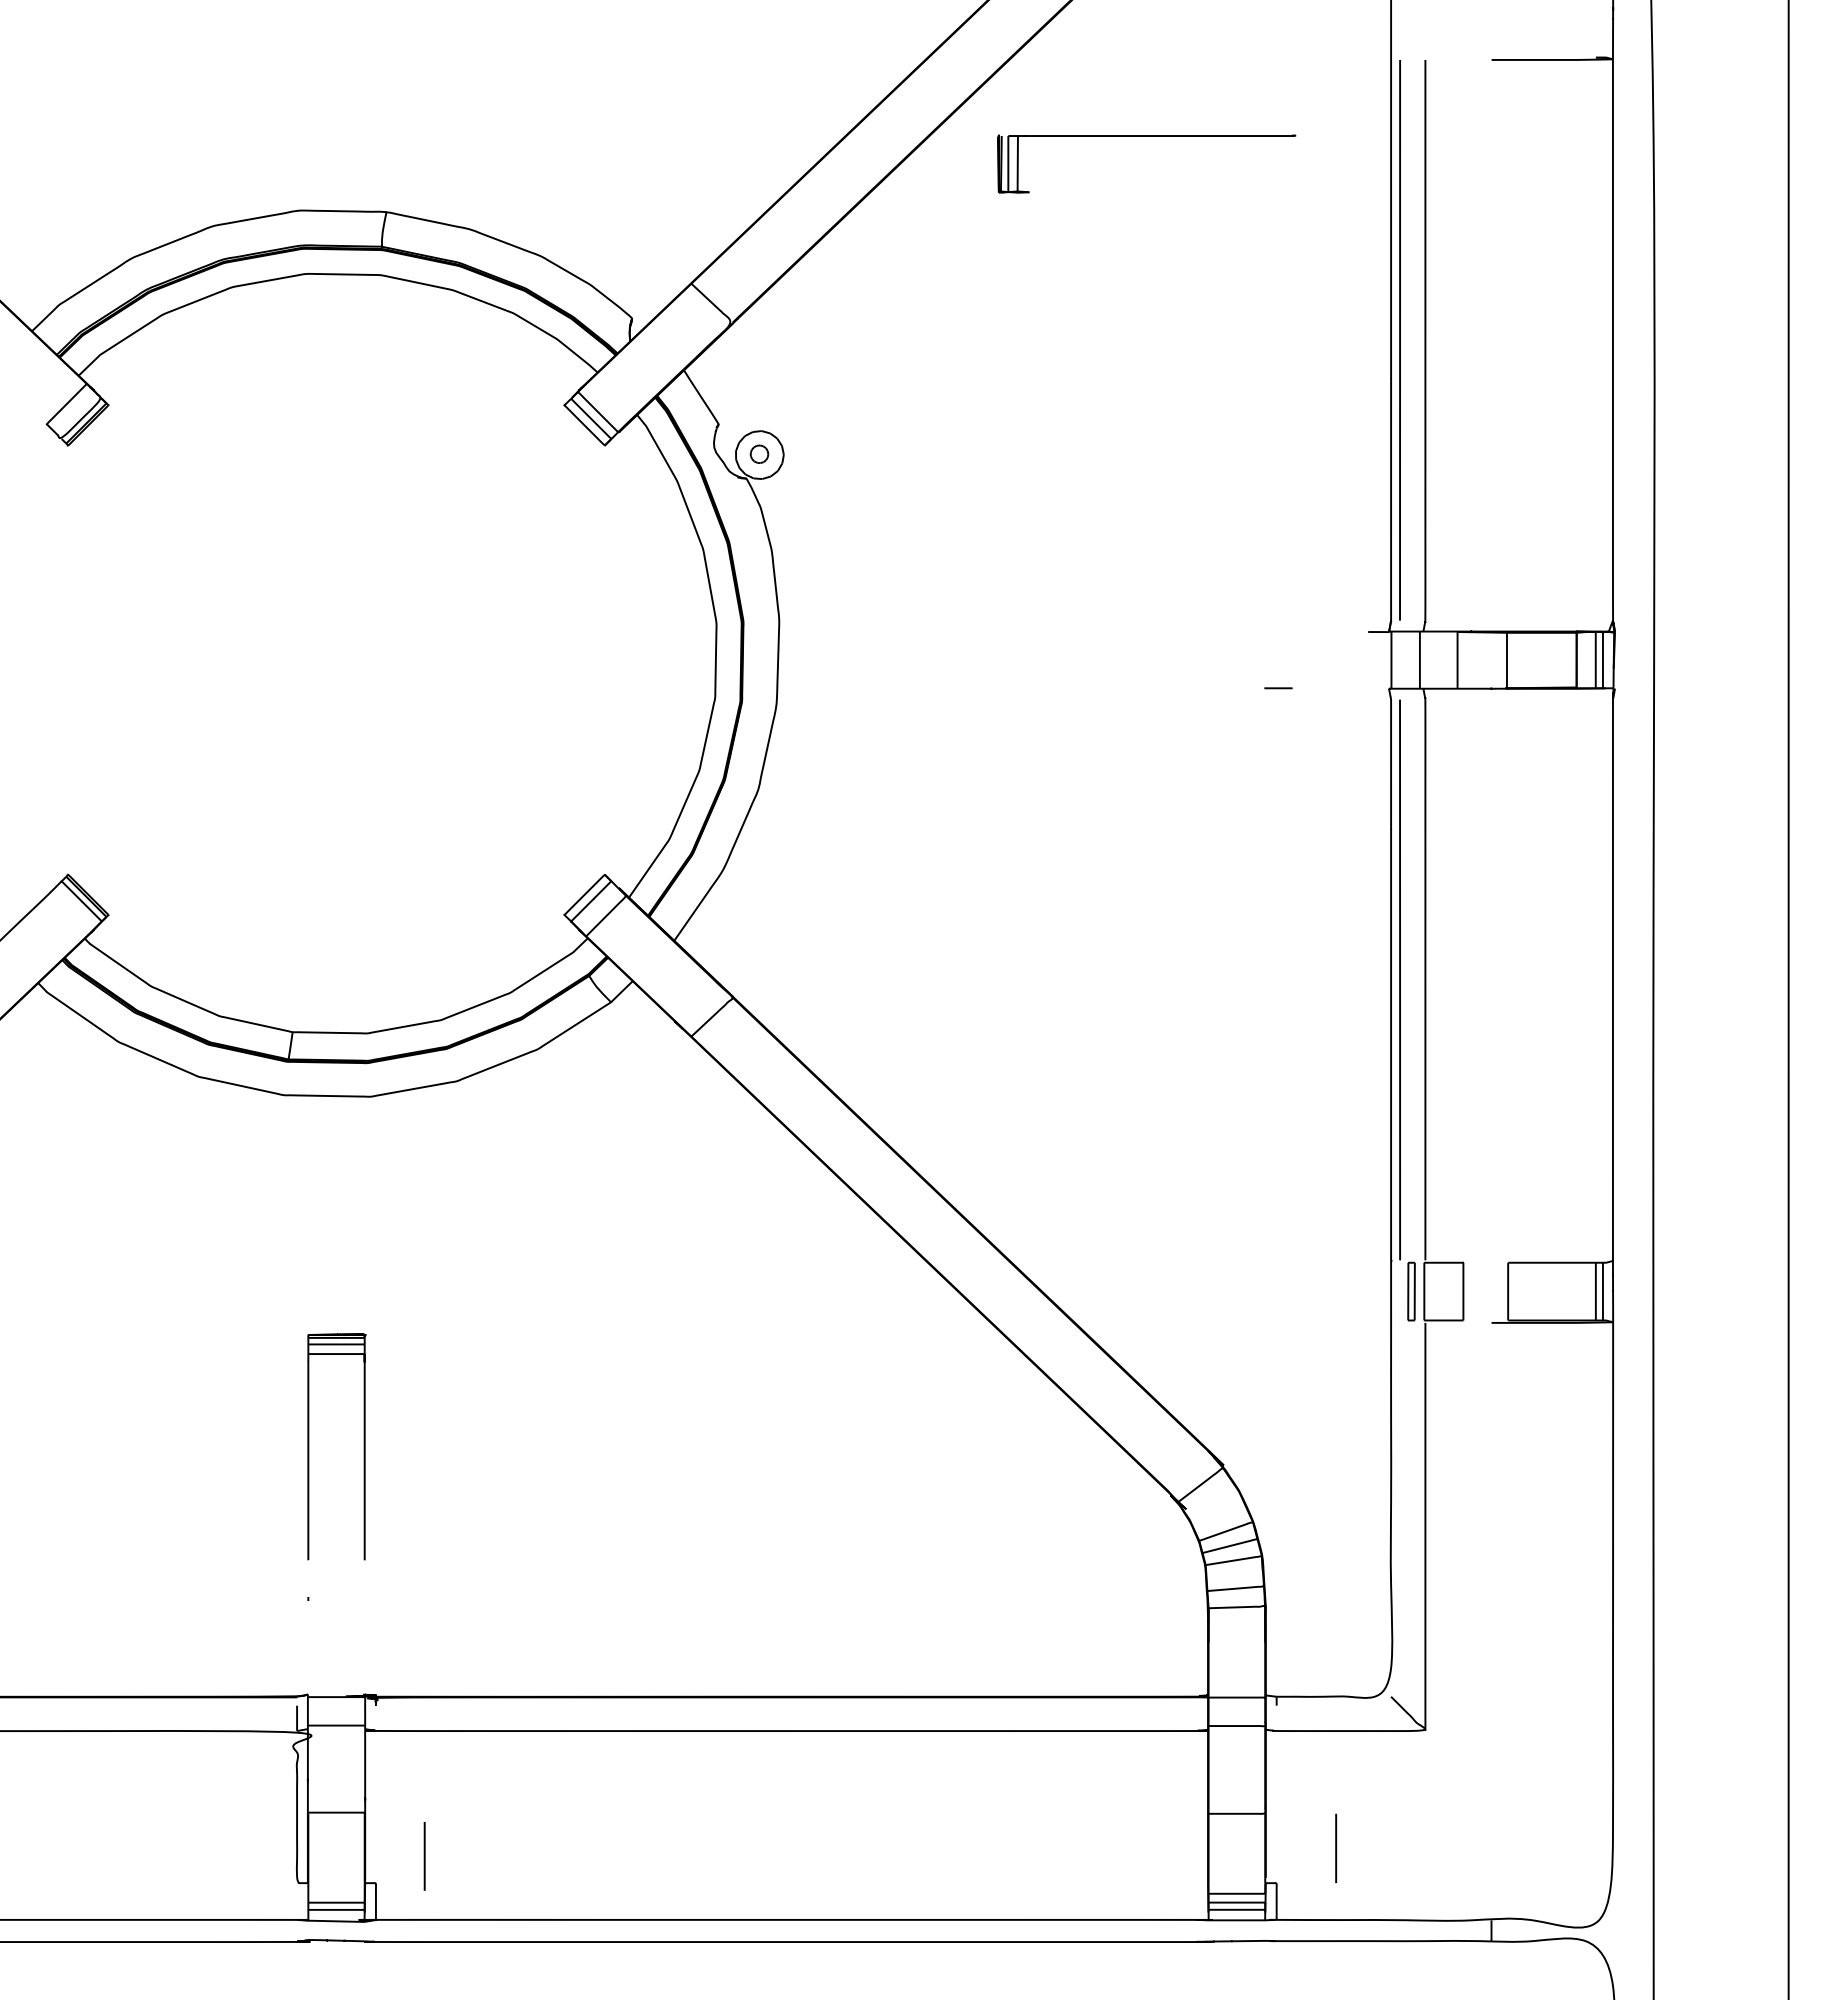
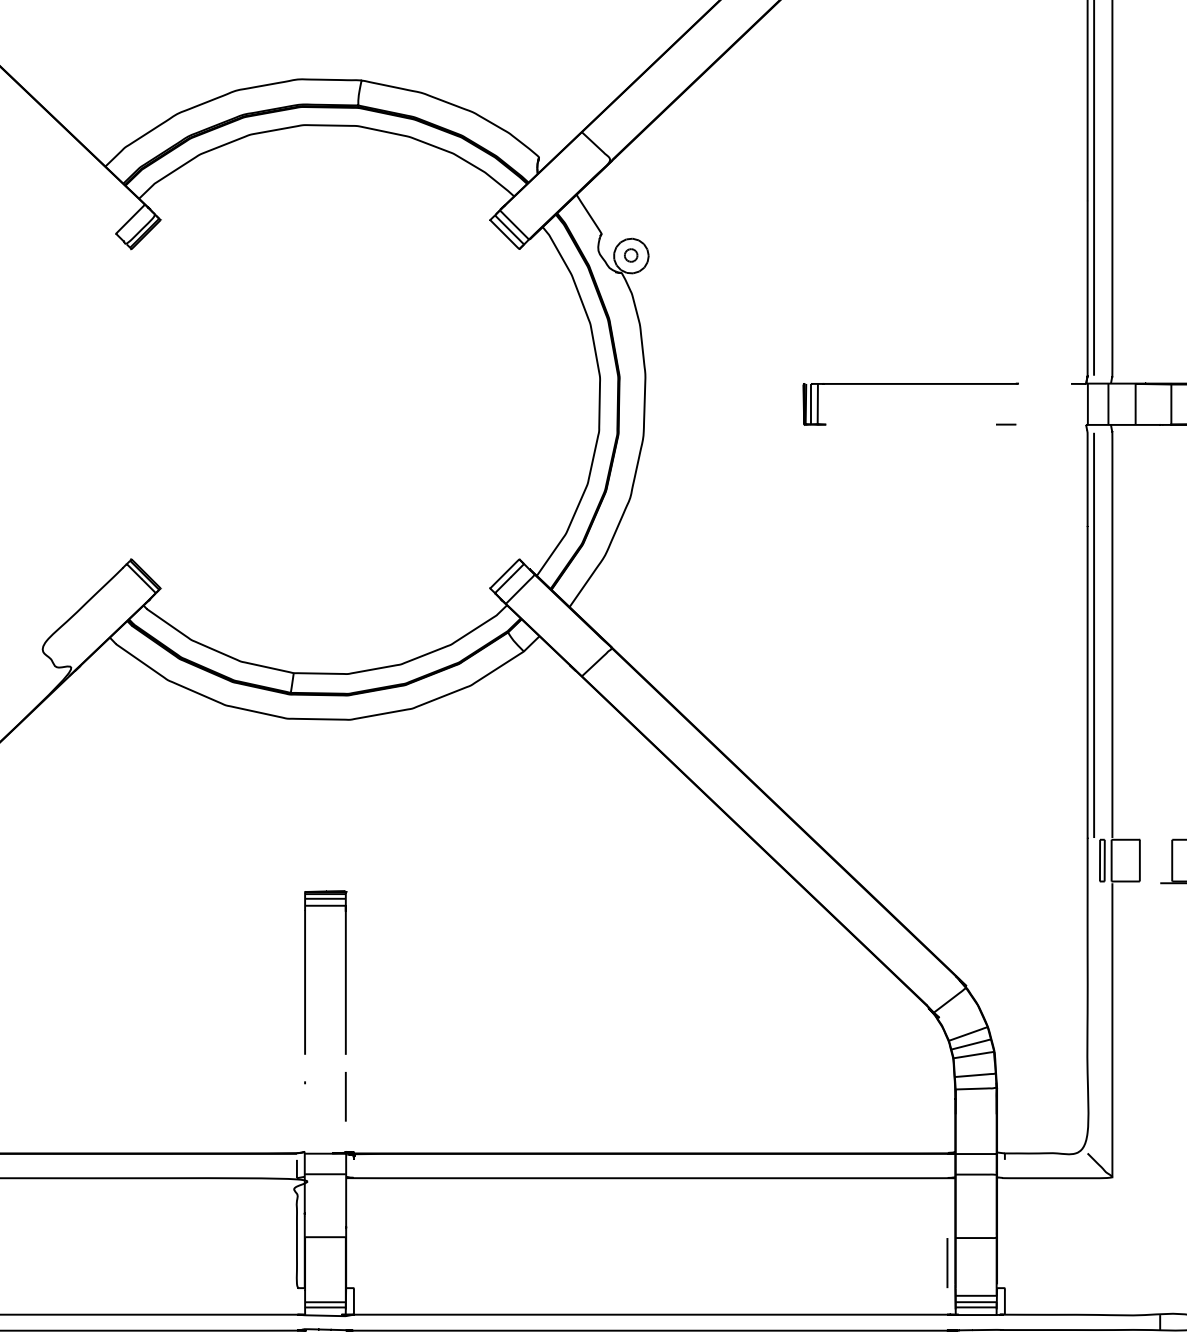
part: (1146, 136) -> (910, 384), moved
line: (1335, 1848) -> (946, 1263), moved
line: (424, 1856) -> (345, 1096), moved

